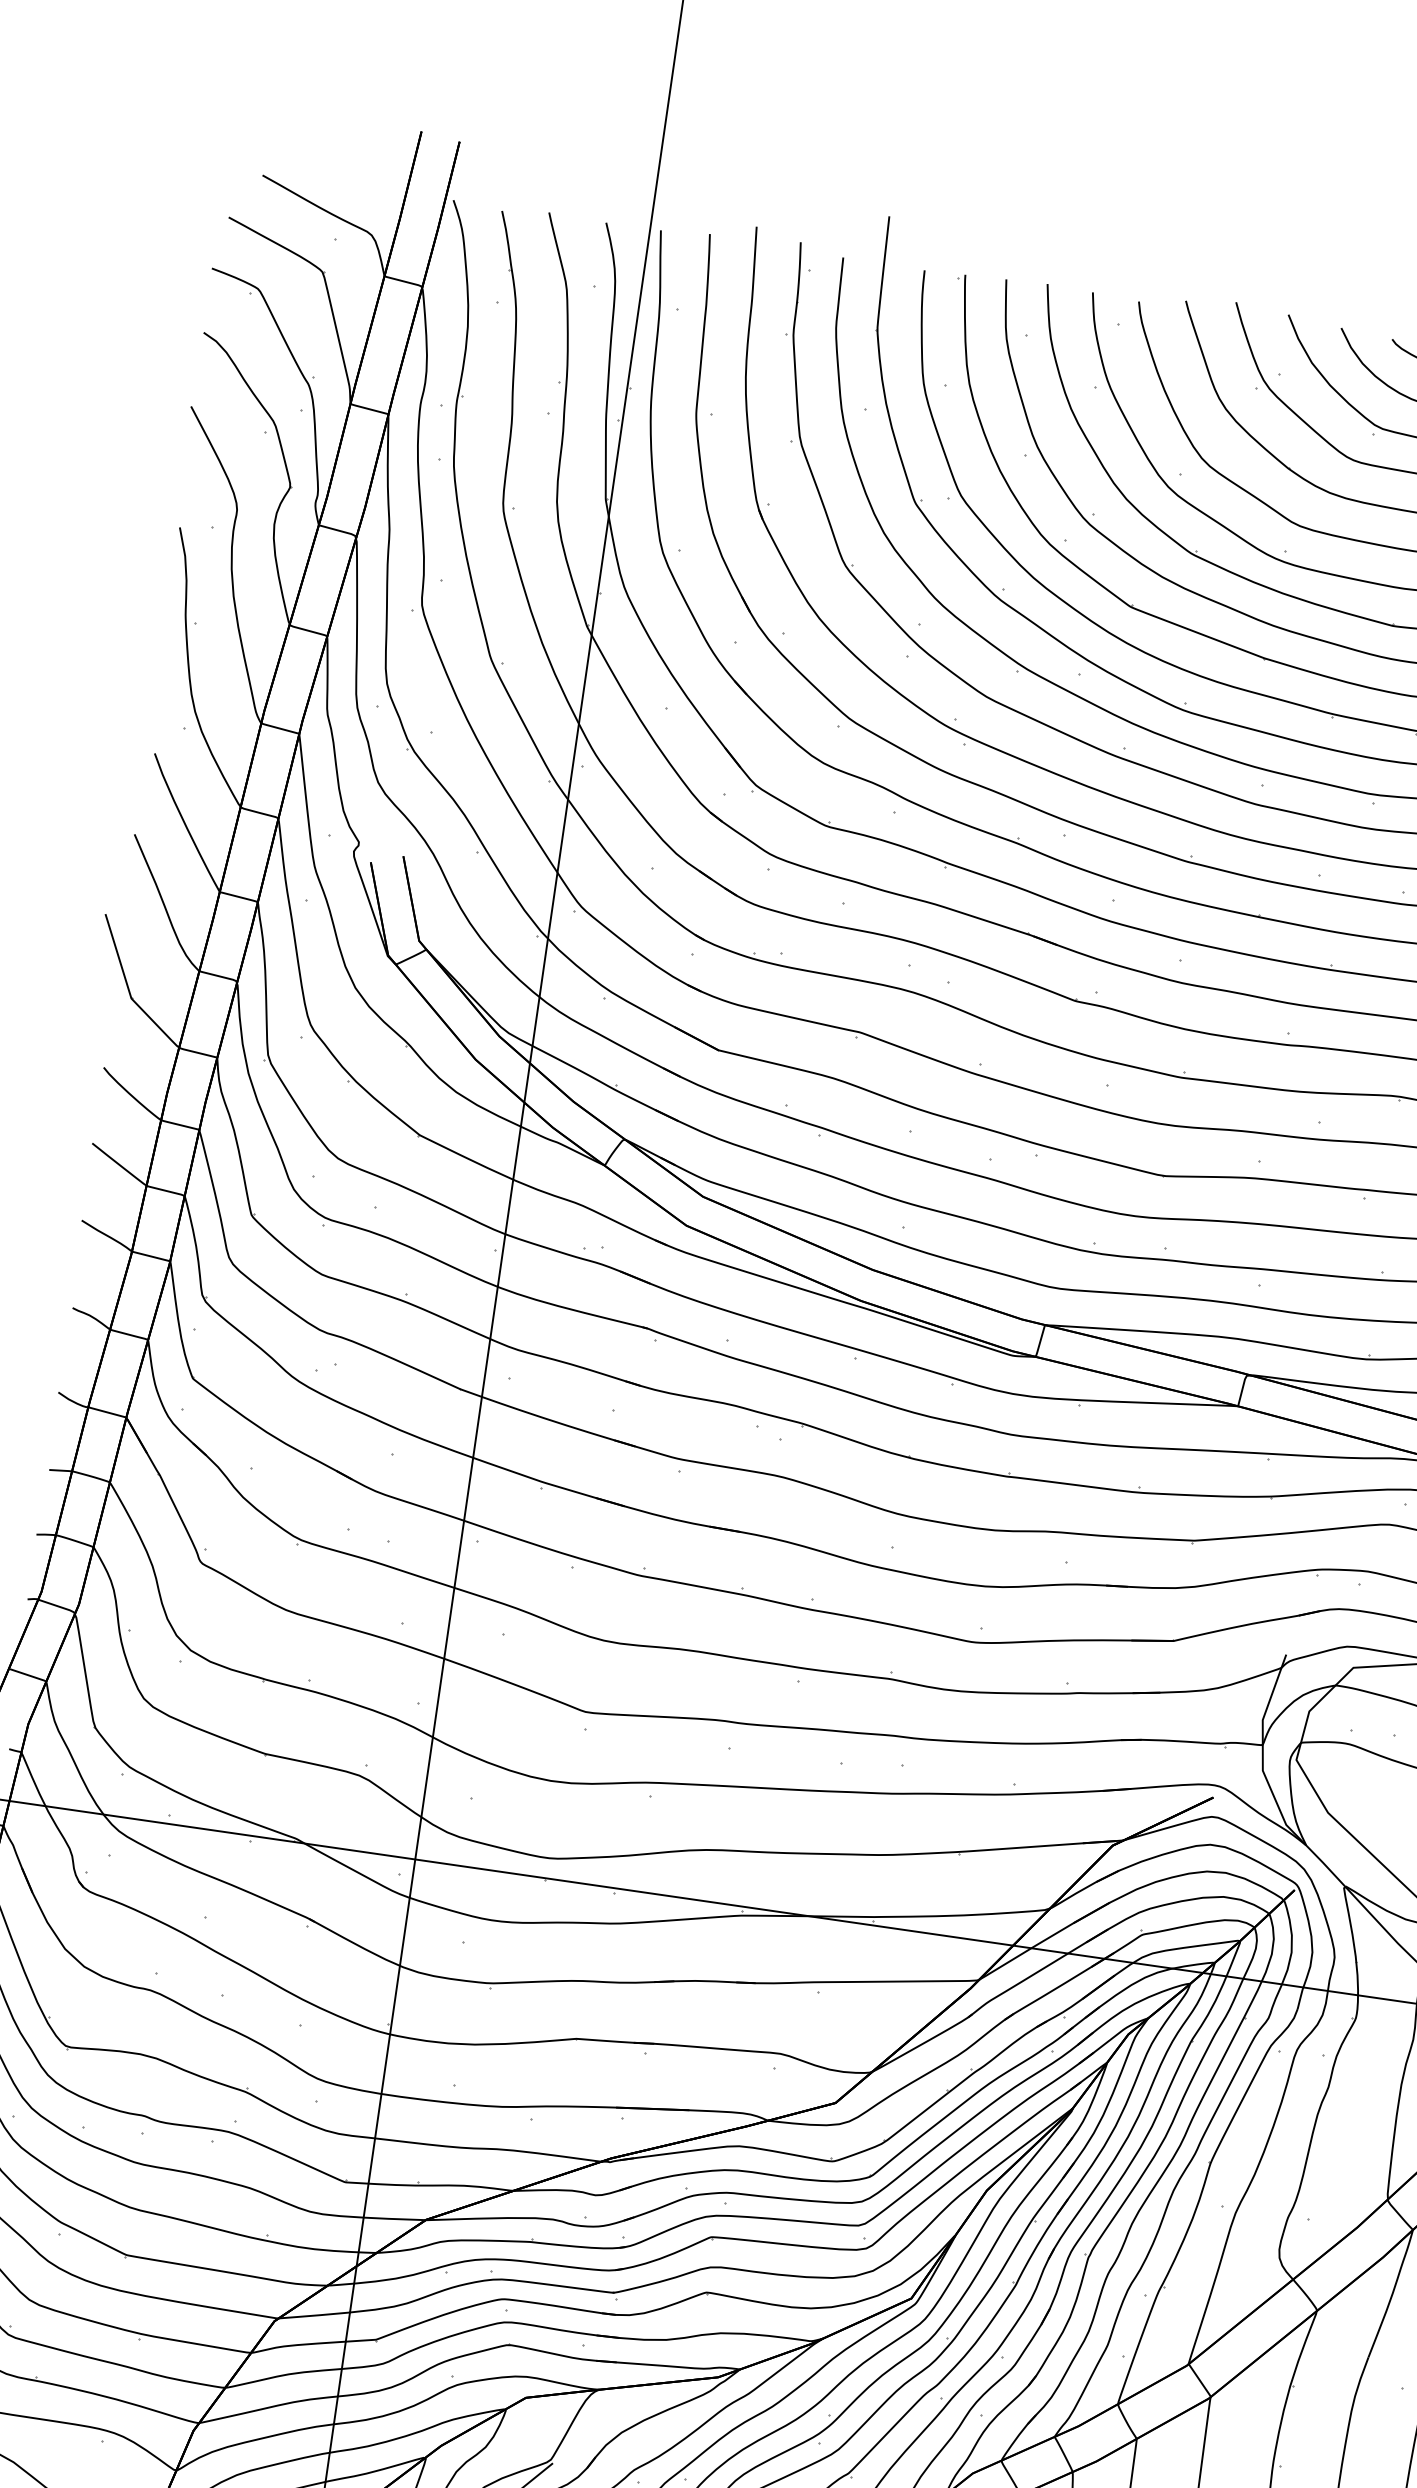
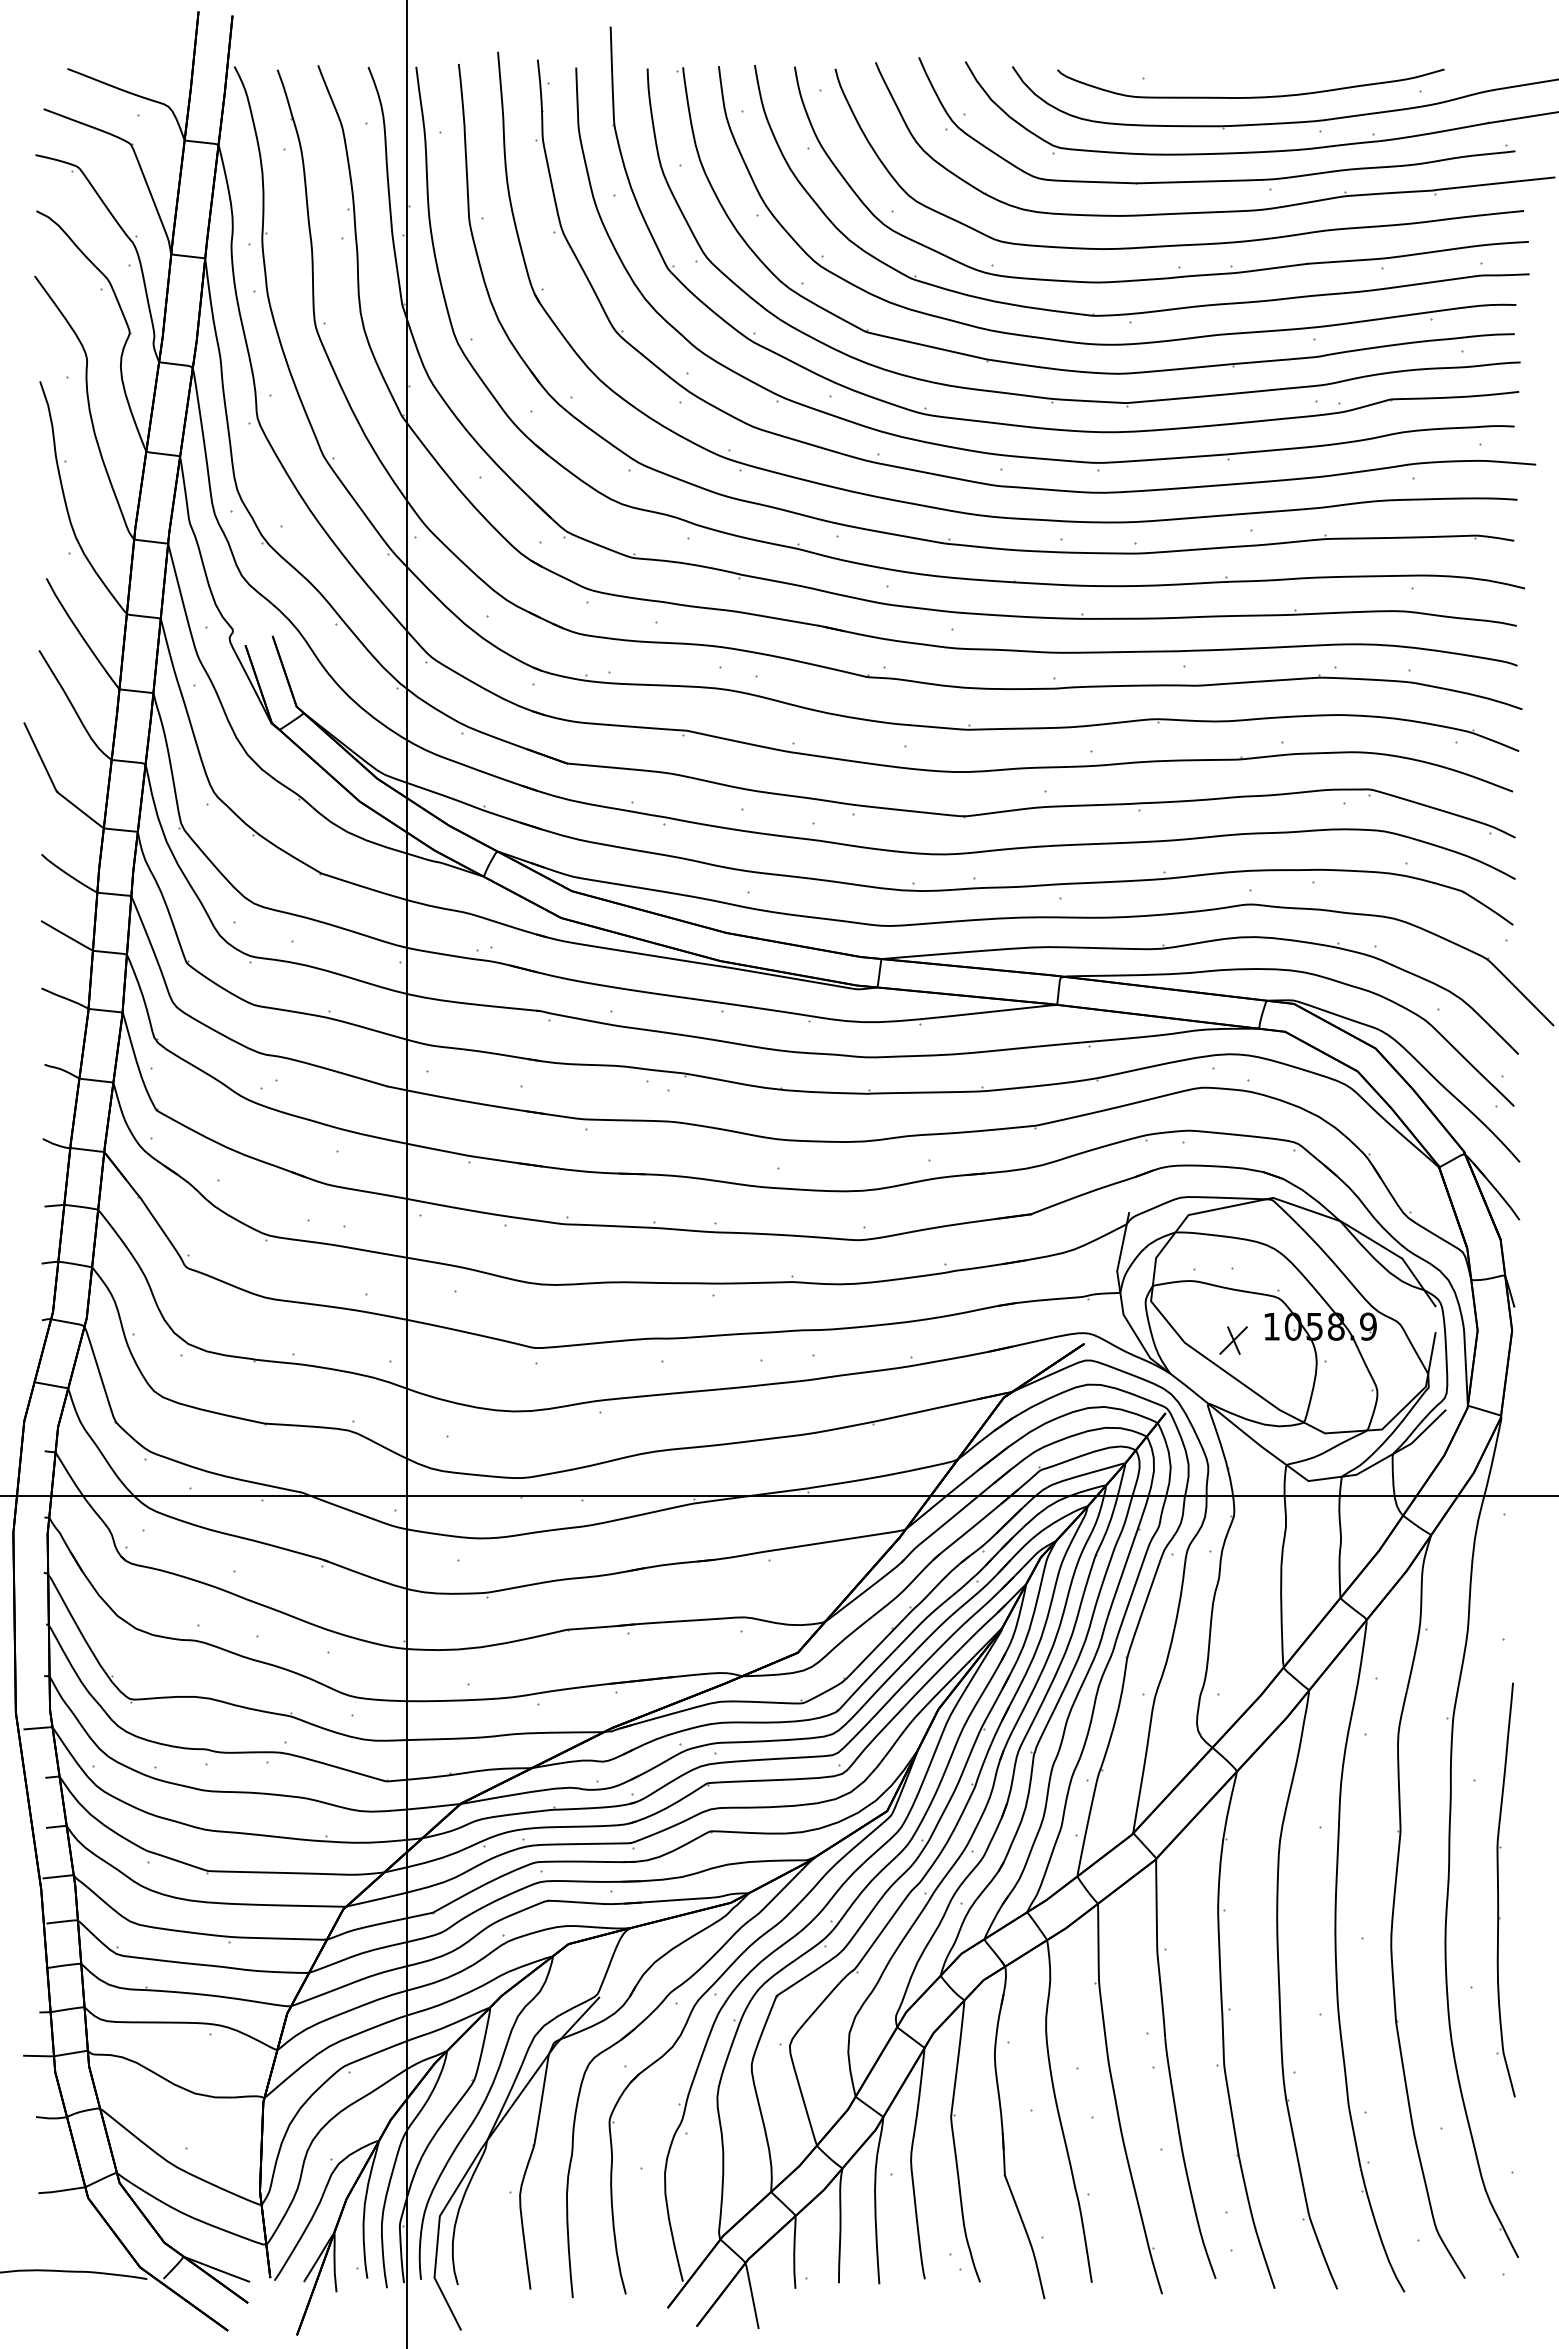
part: (1384, 1818) -> (1233, 1340), added

